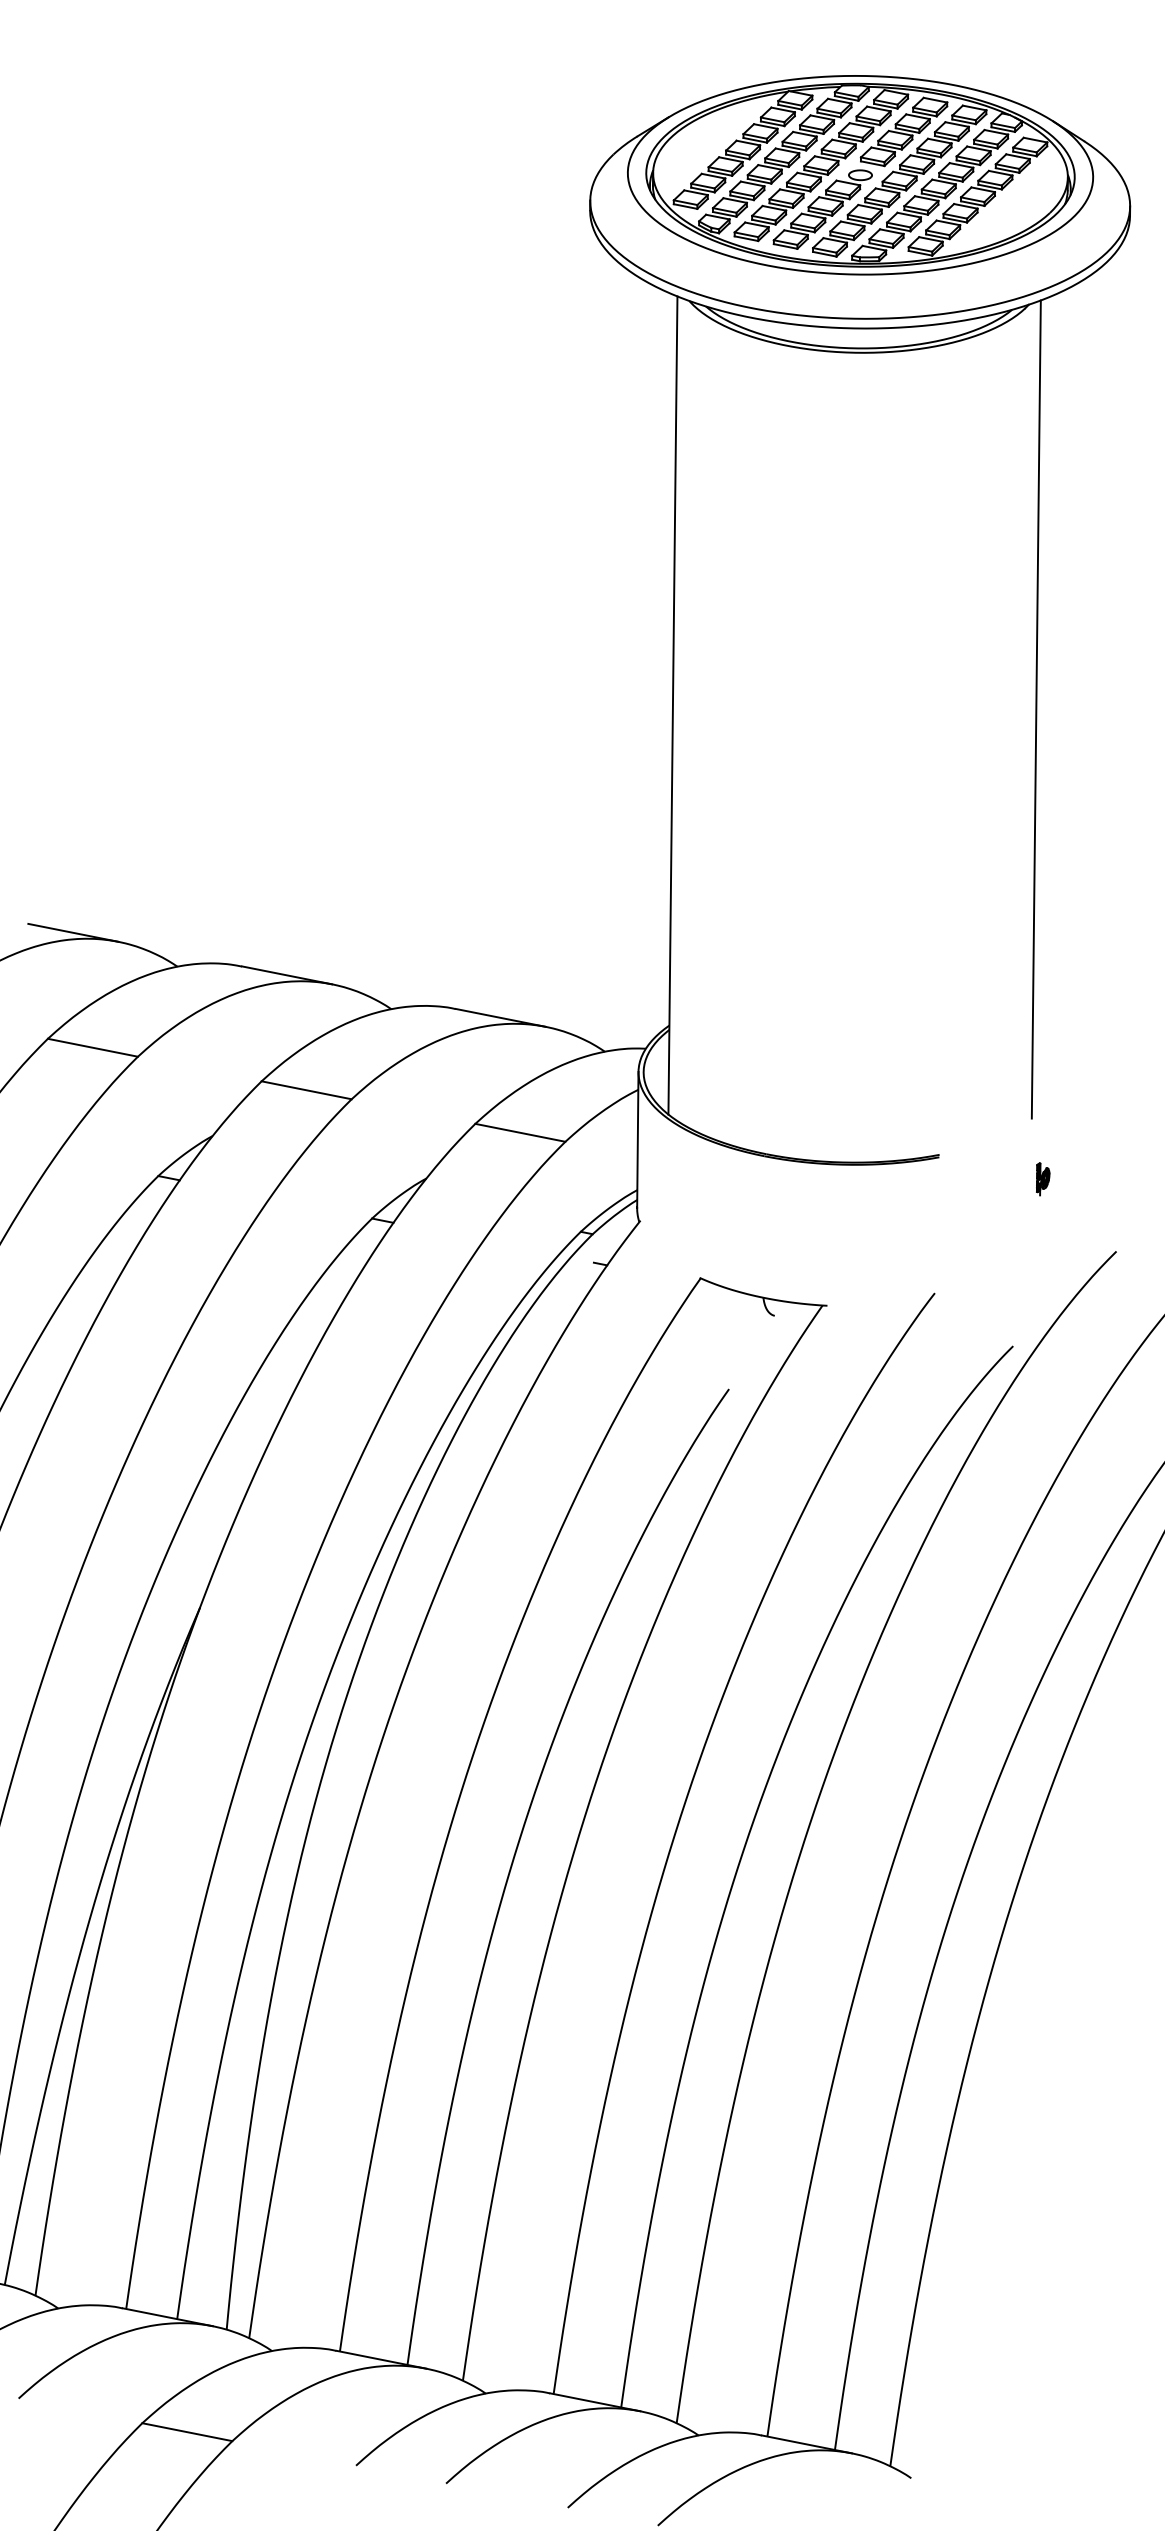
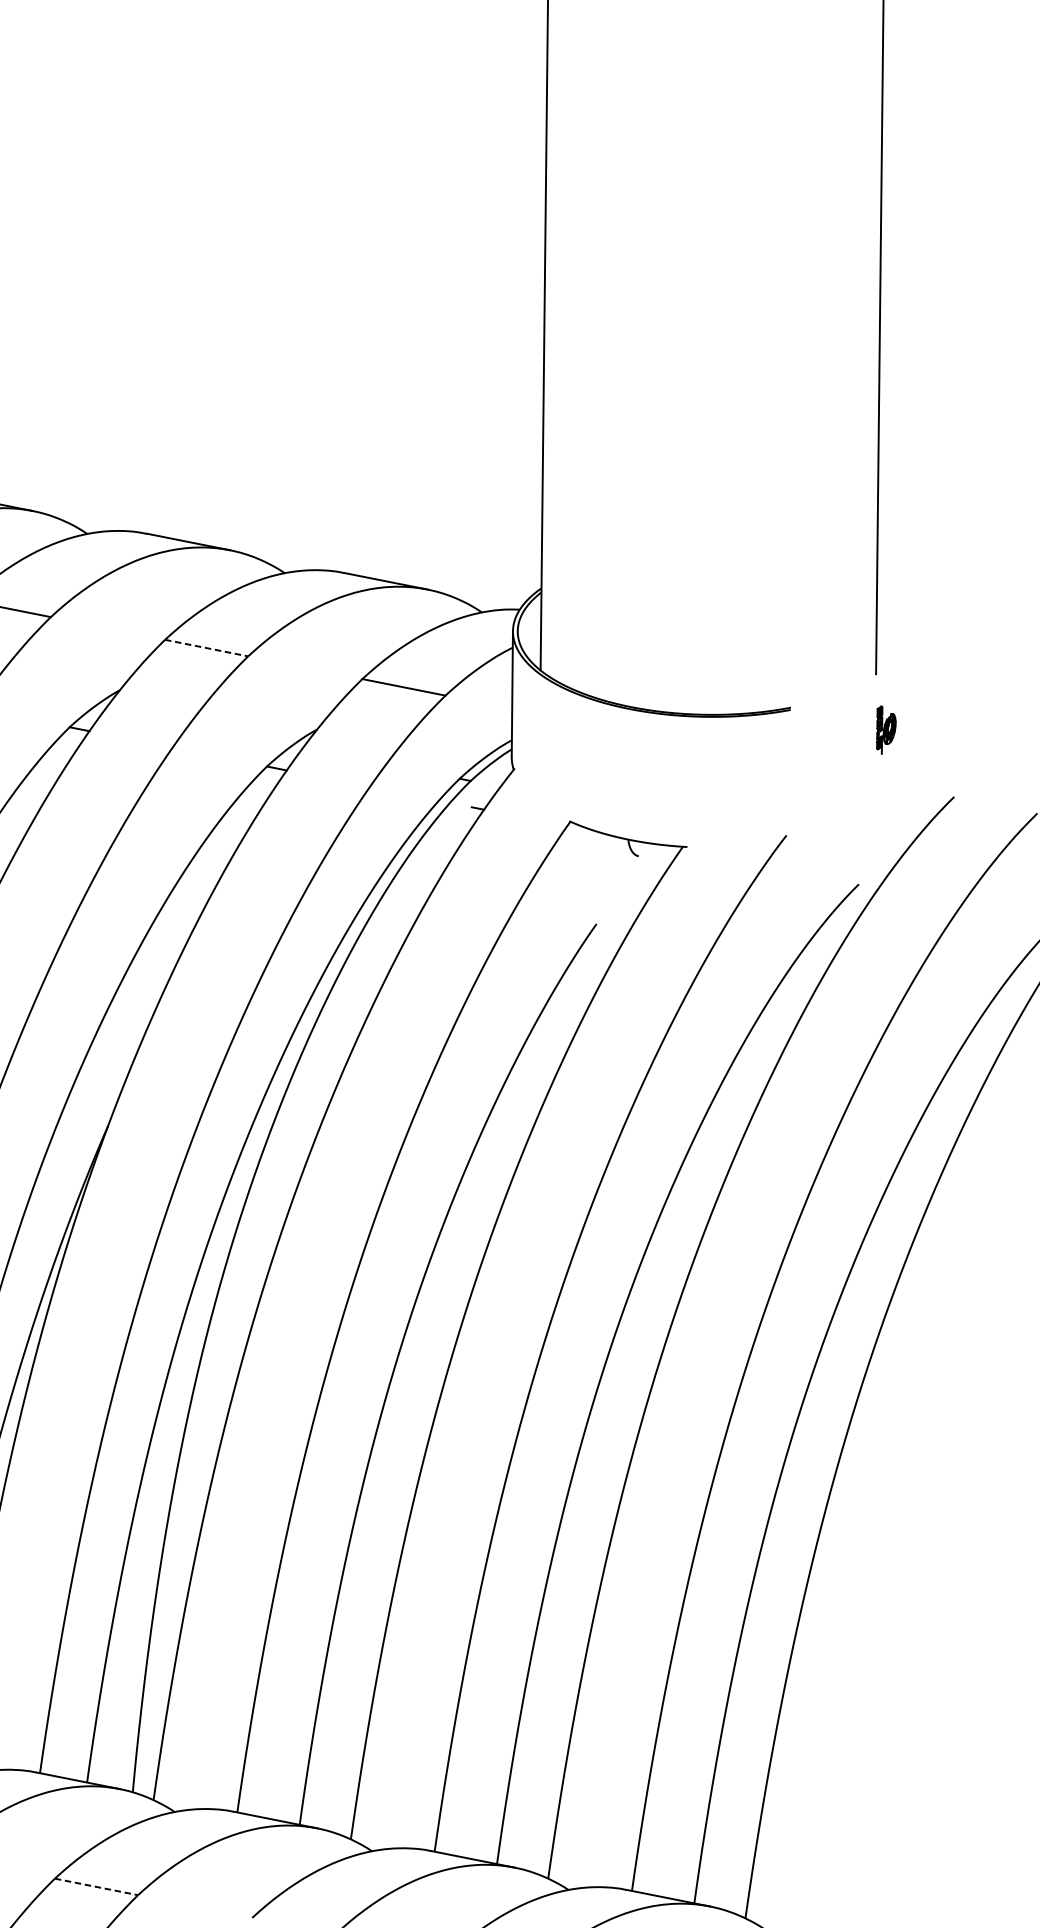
line: (306, 1090) -> (206, 648), solid -> dashed
part: (1043, 1179) -> (886, 730), size x1.6
line: (187, 2432) -> (96, 1887), solid -> dashed

